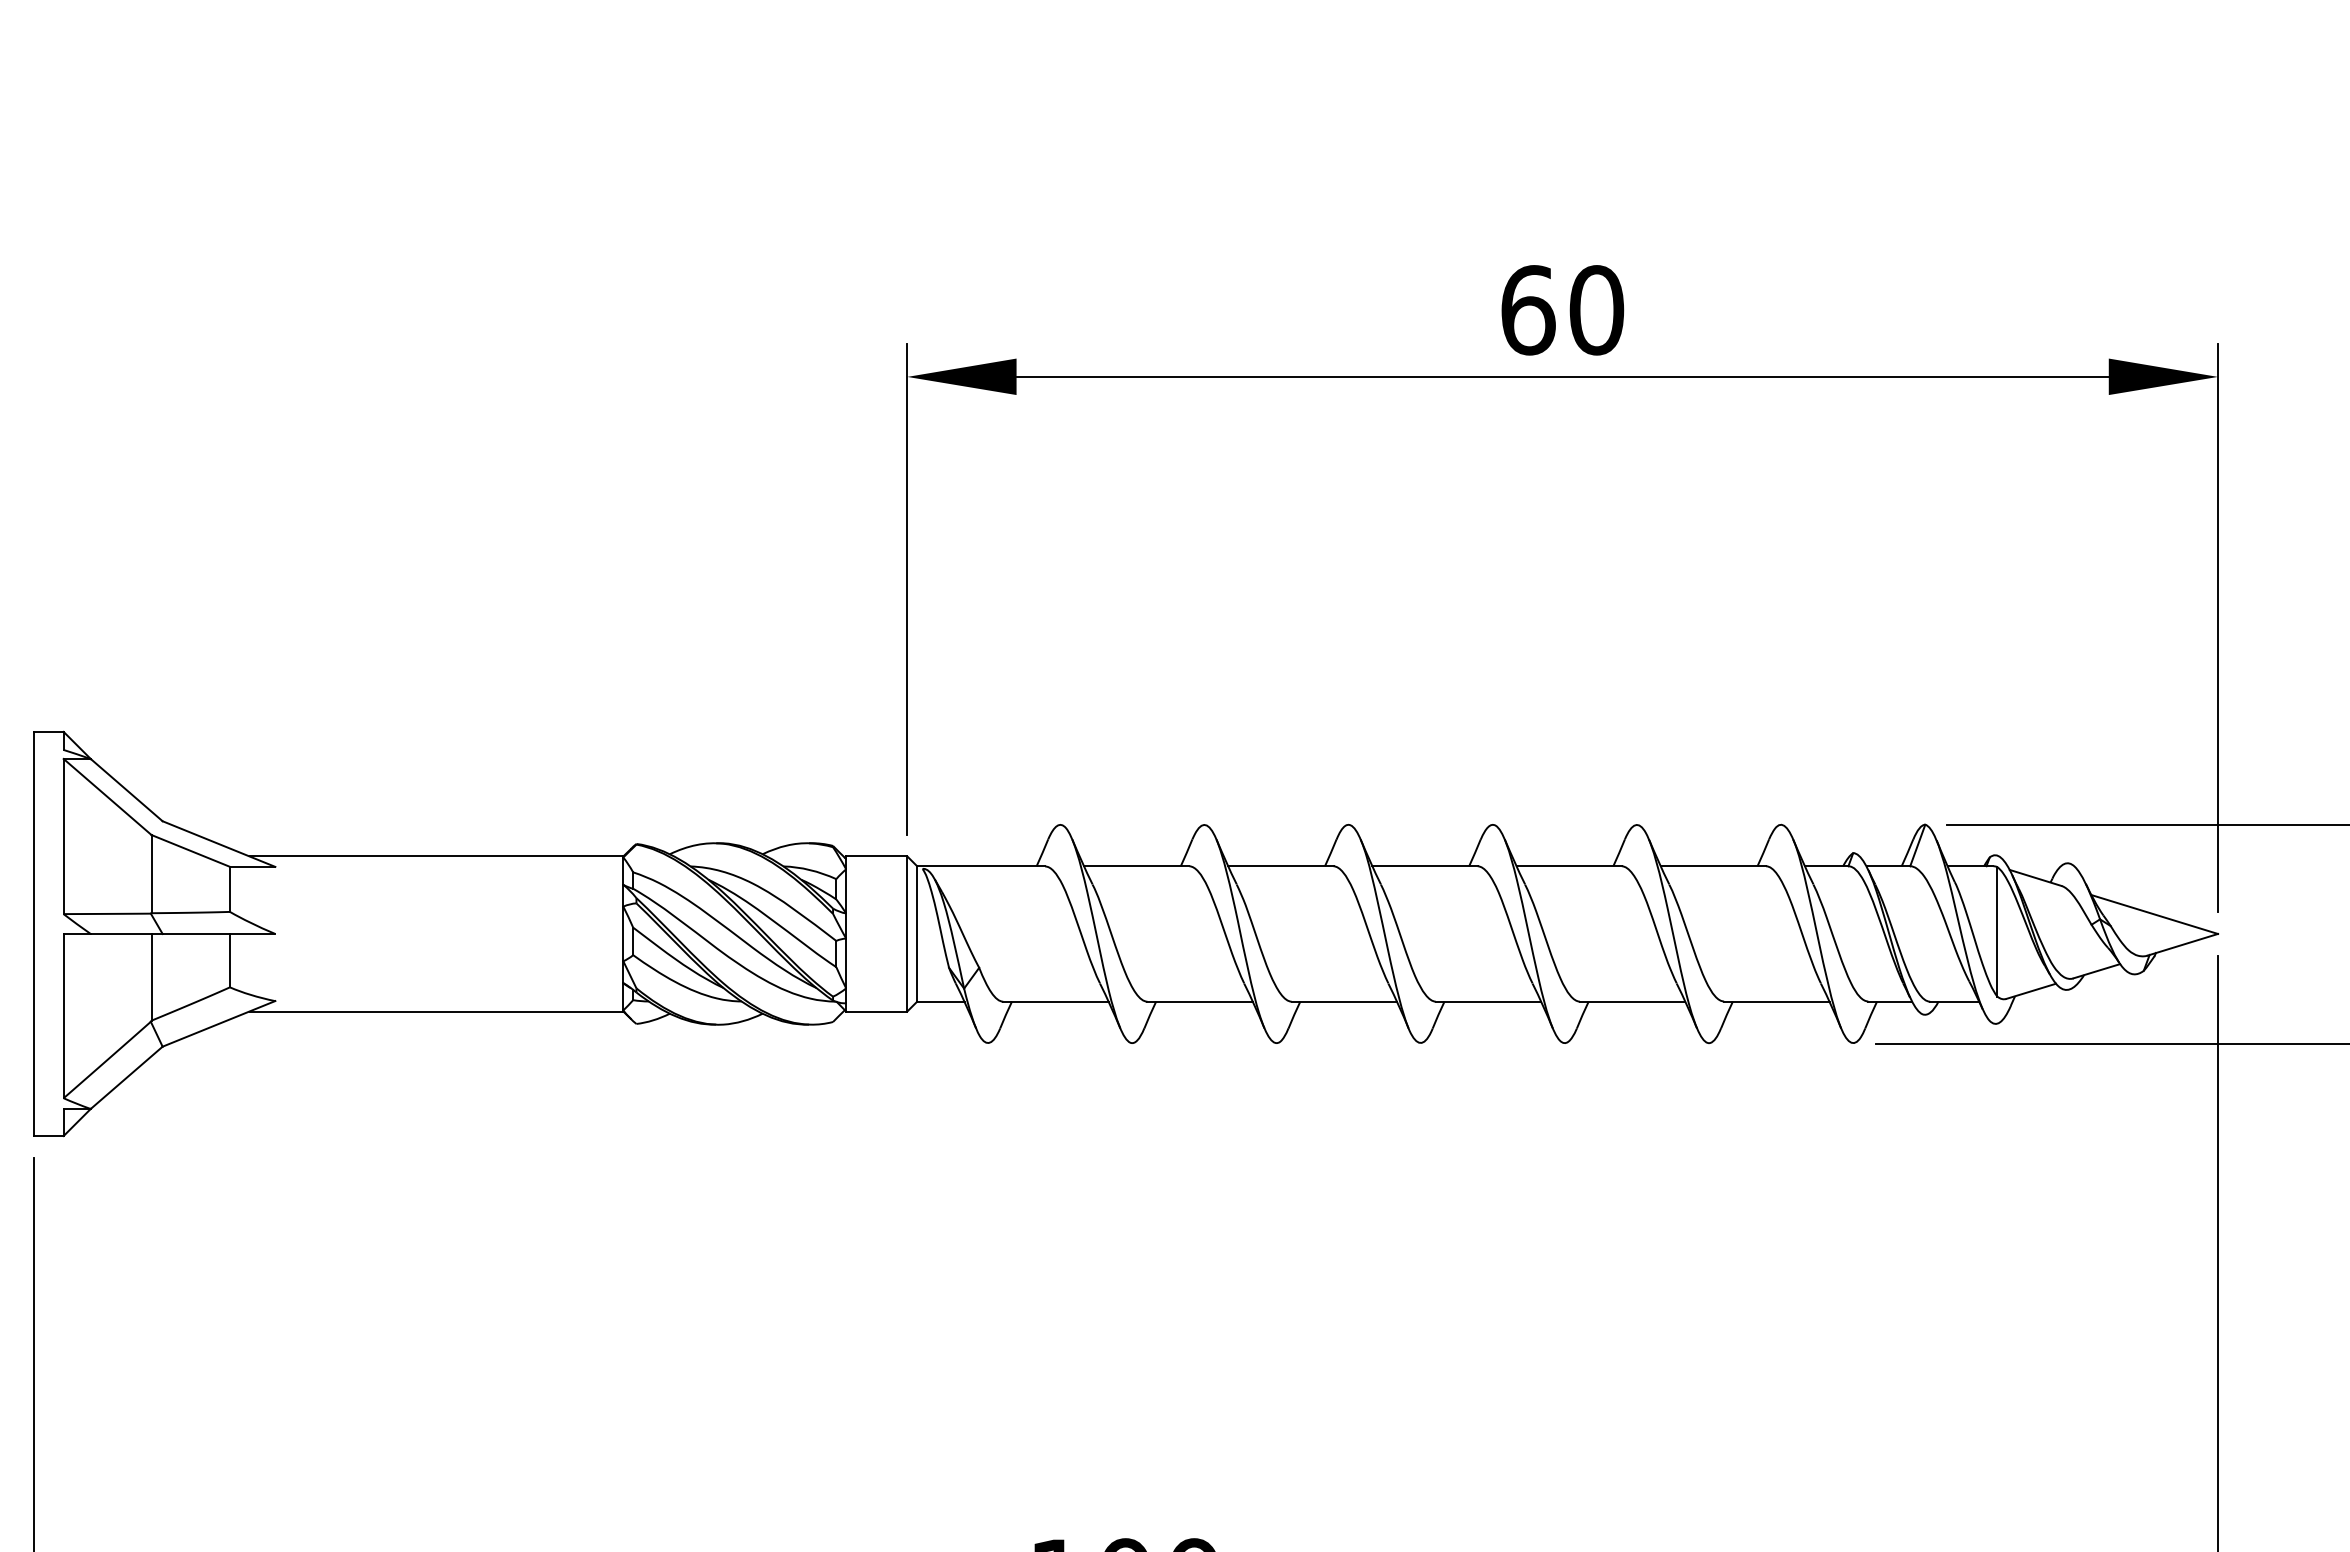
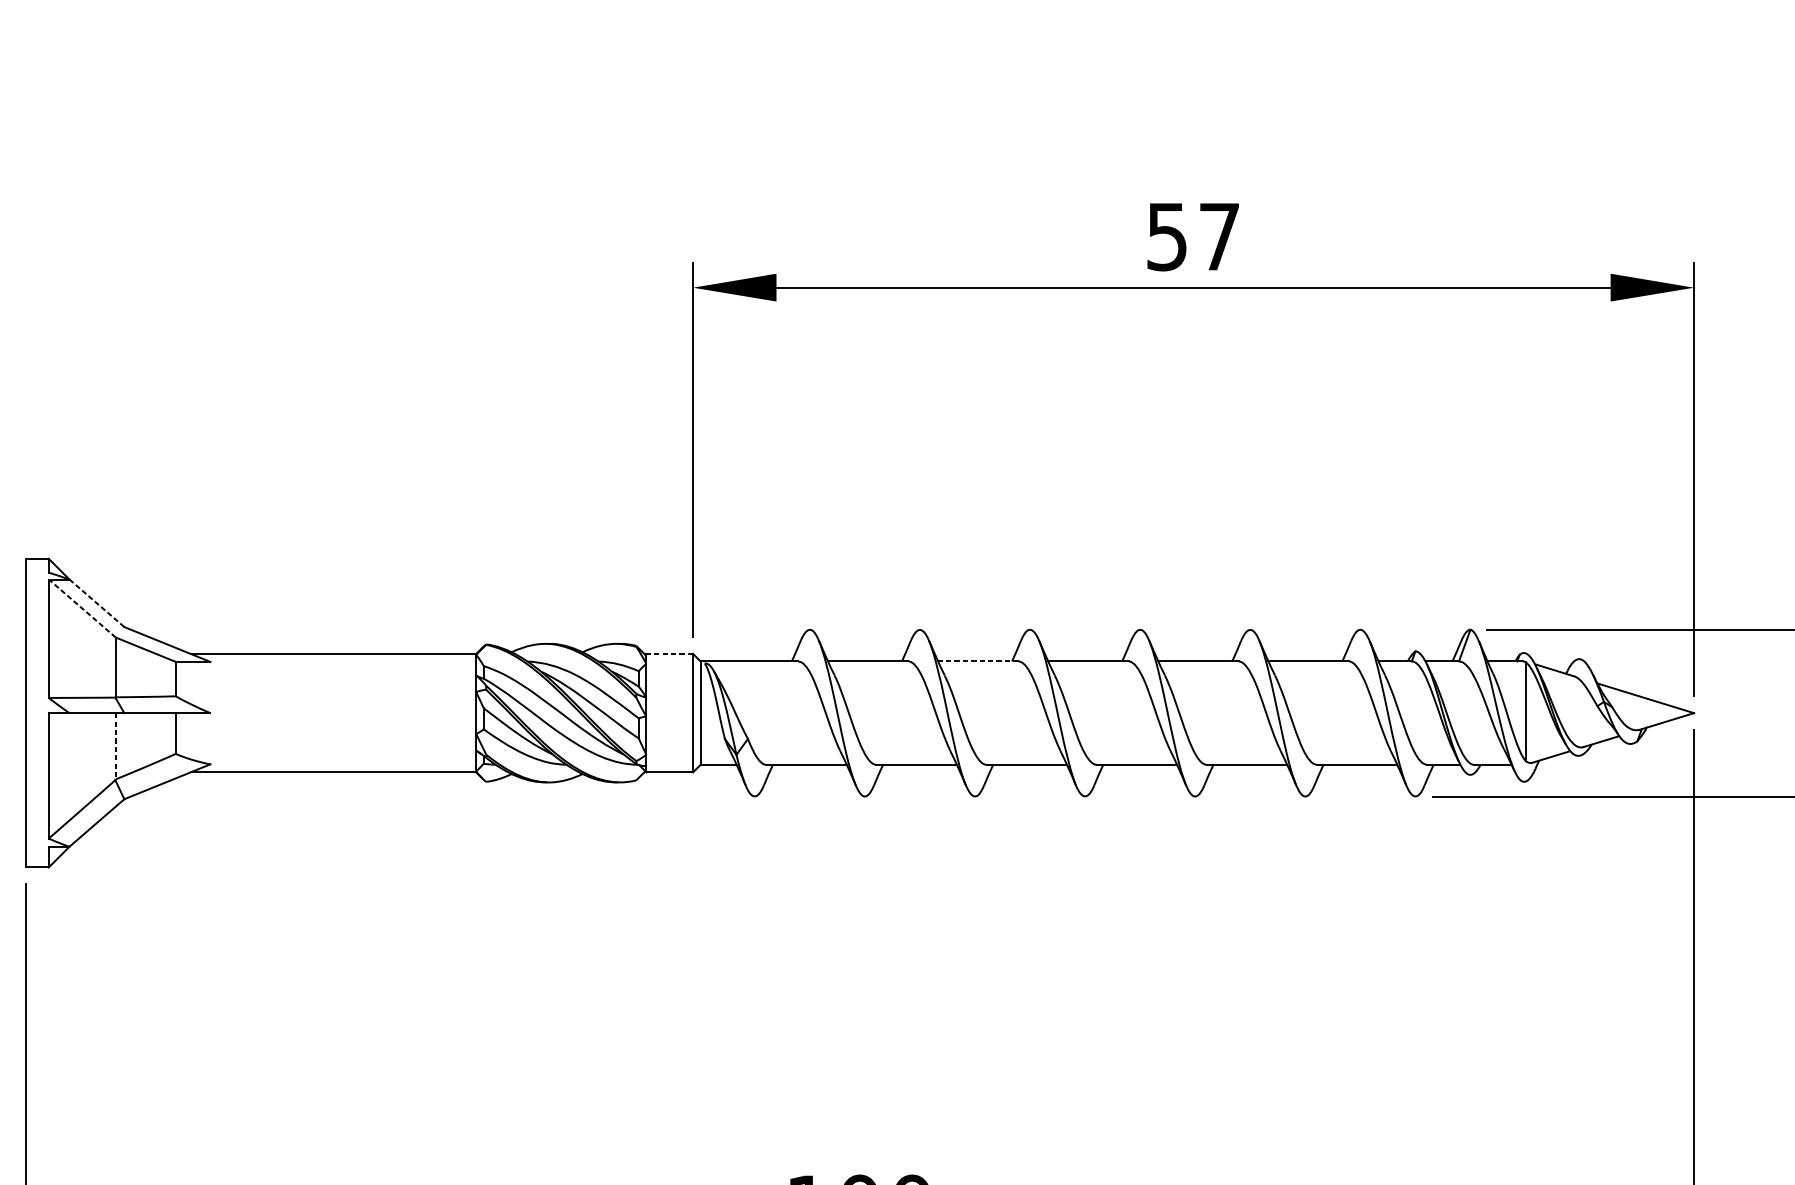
text: (1562, 310) -> (1193, 236), 60 -> 57
line: (126, 790) -> (96, 603), solid -> dashed
line: (107, 796) -> (82, 608), solid -> dashed
line: (876, 856) -> (669, 653), solid -> dashed
line: (1280, 866) -> (978, 661), solid -> dashed
line: (151, 977) -> (115, 746), solid -> dashed

